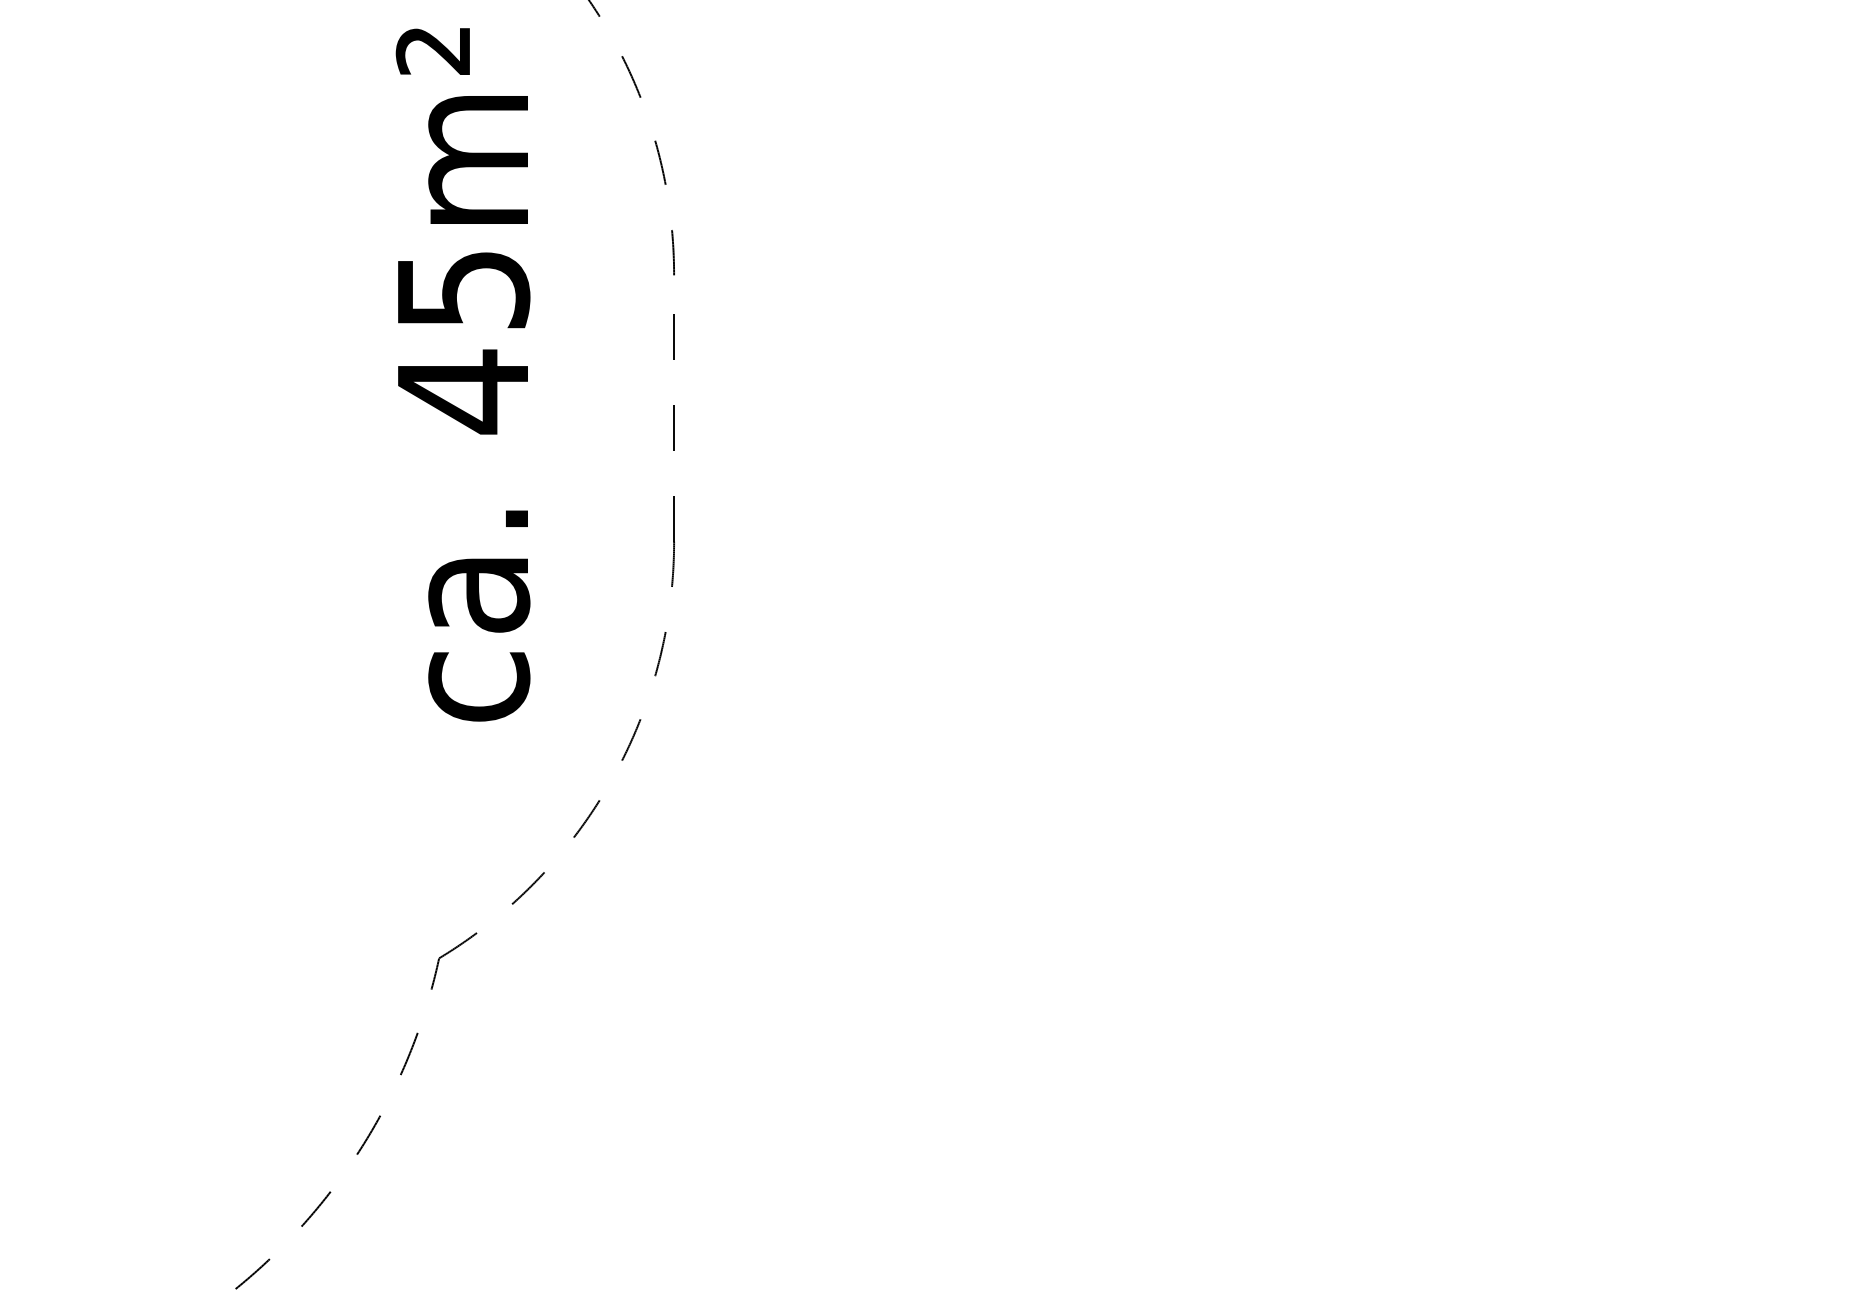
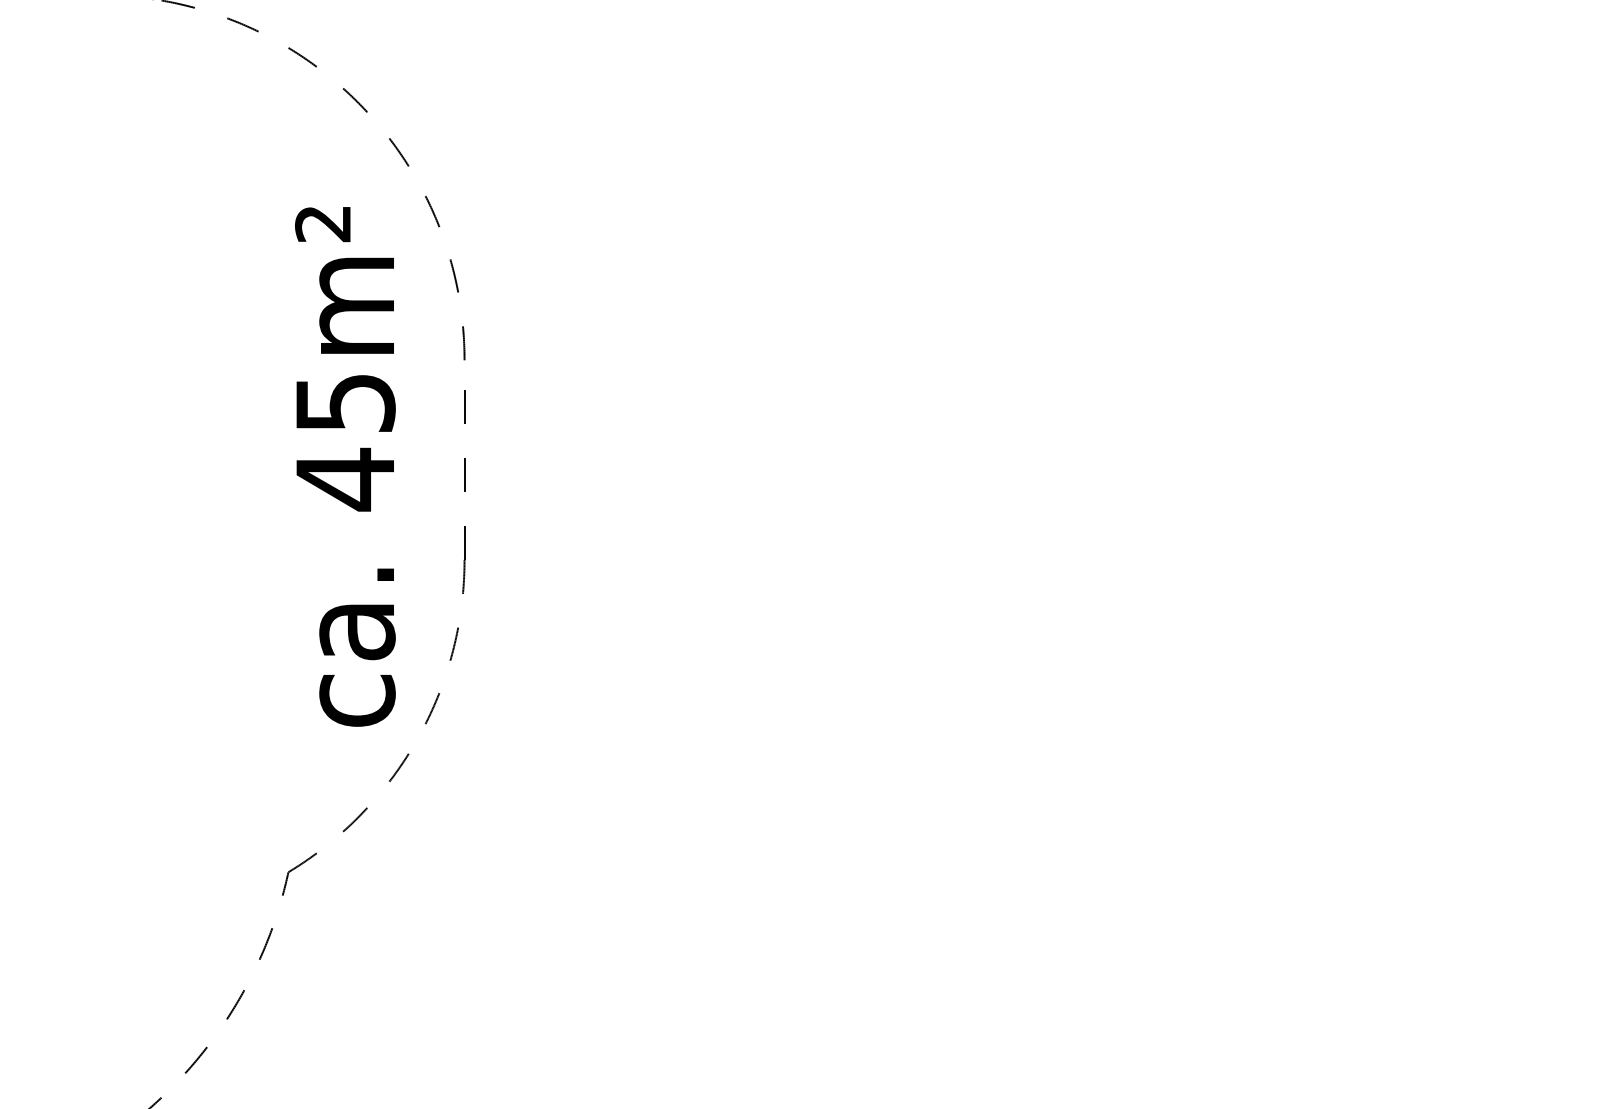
text: (463, 374) -> (345, 466), moved

